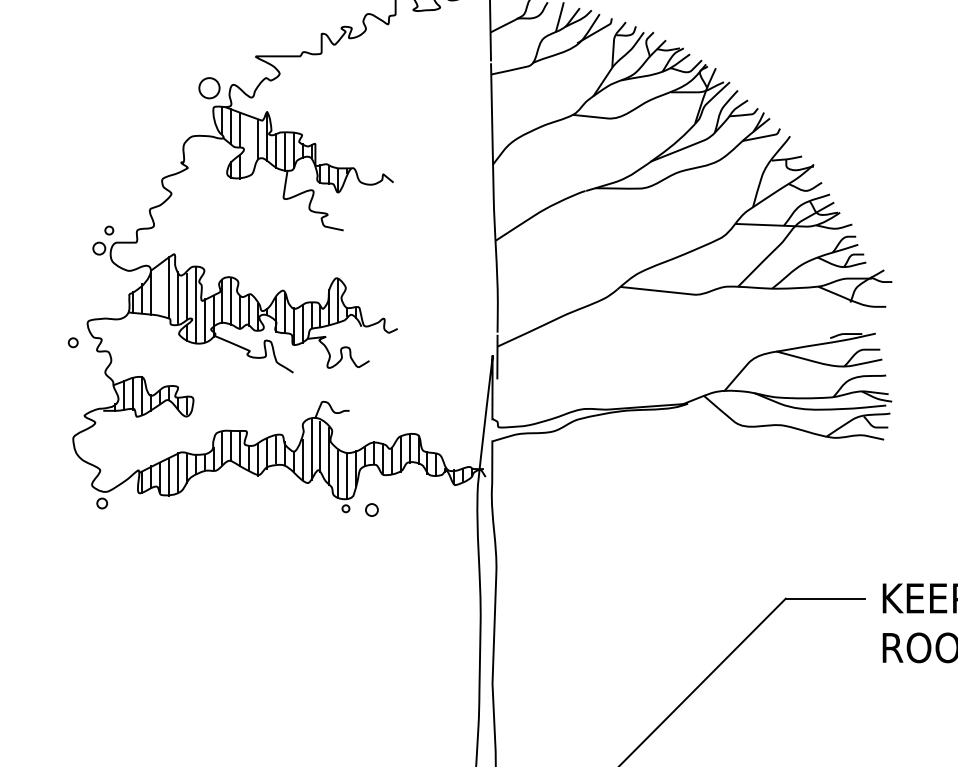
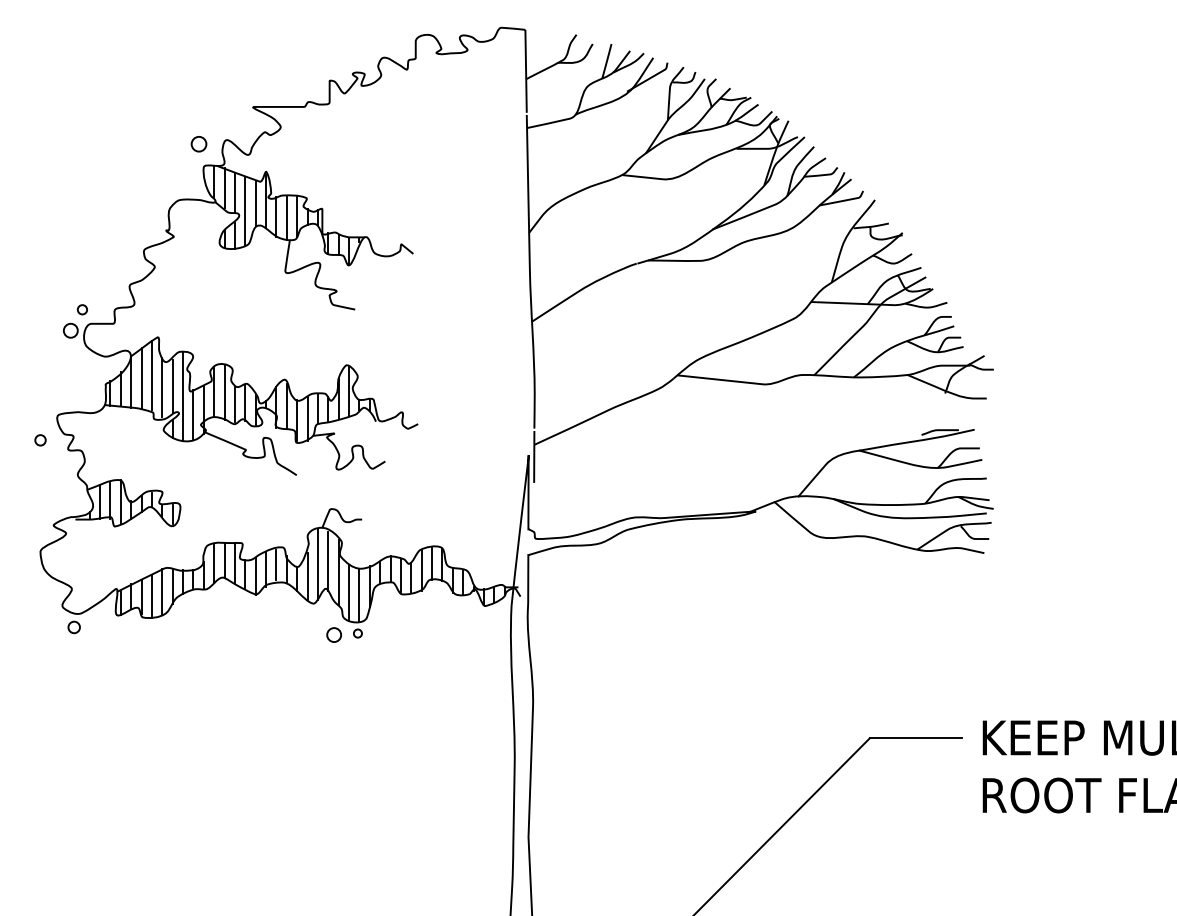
circle: (208, 88) -> (198, 144), size x0.62
line: (249, 145) -> (245, 210), added
line: (160, 288) -> (141, 377), added
circle: (371, 509) -> (333, 634), moved

